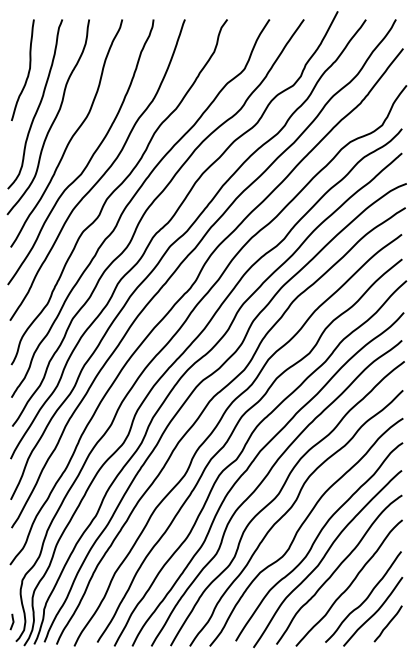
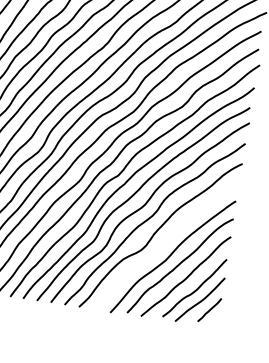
curve: (316, 540) -> (167, 242), removed

